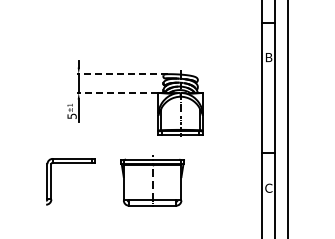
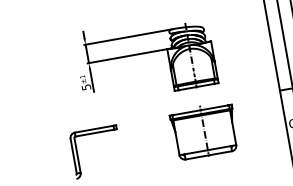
line: (122, 74) -> (128, 37), dashed -> solid
line: (117, 92) -> (126, 55), dashed -> solid
part: (152, 180) -> (204, 130), moved

